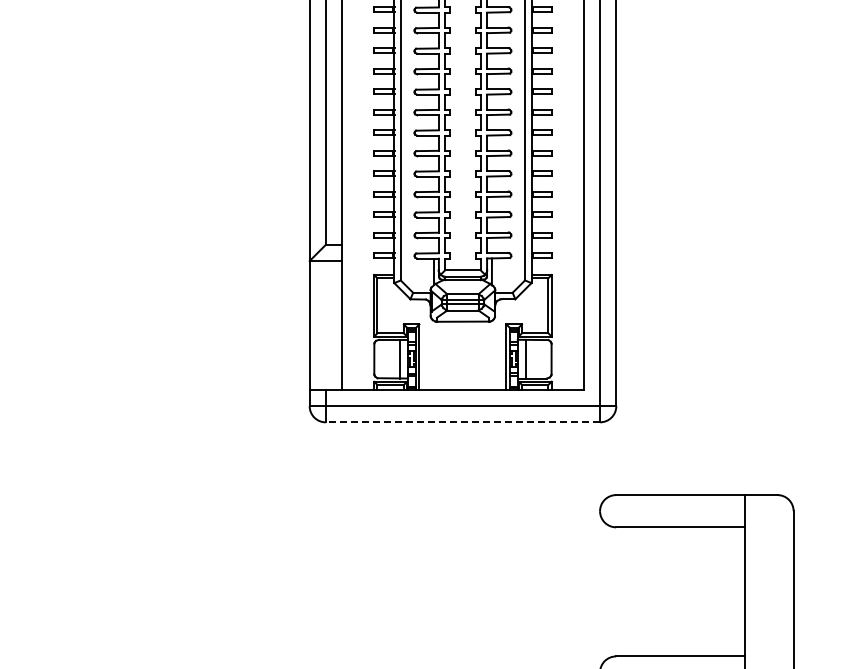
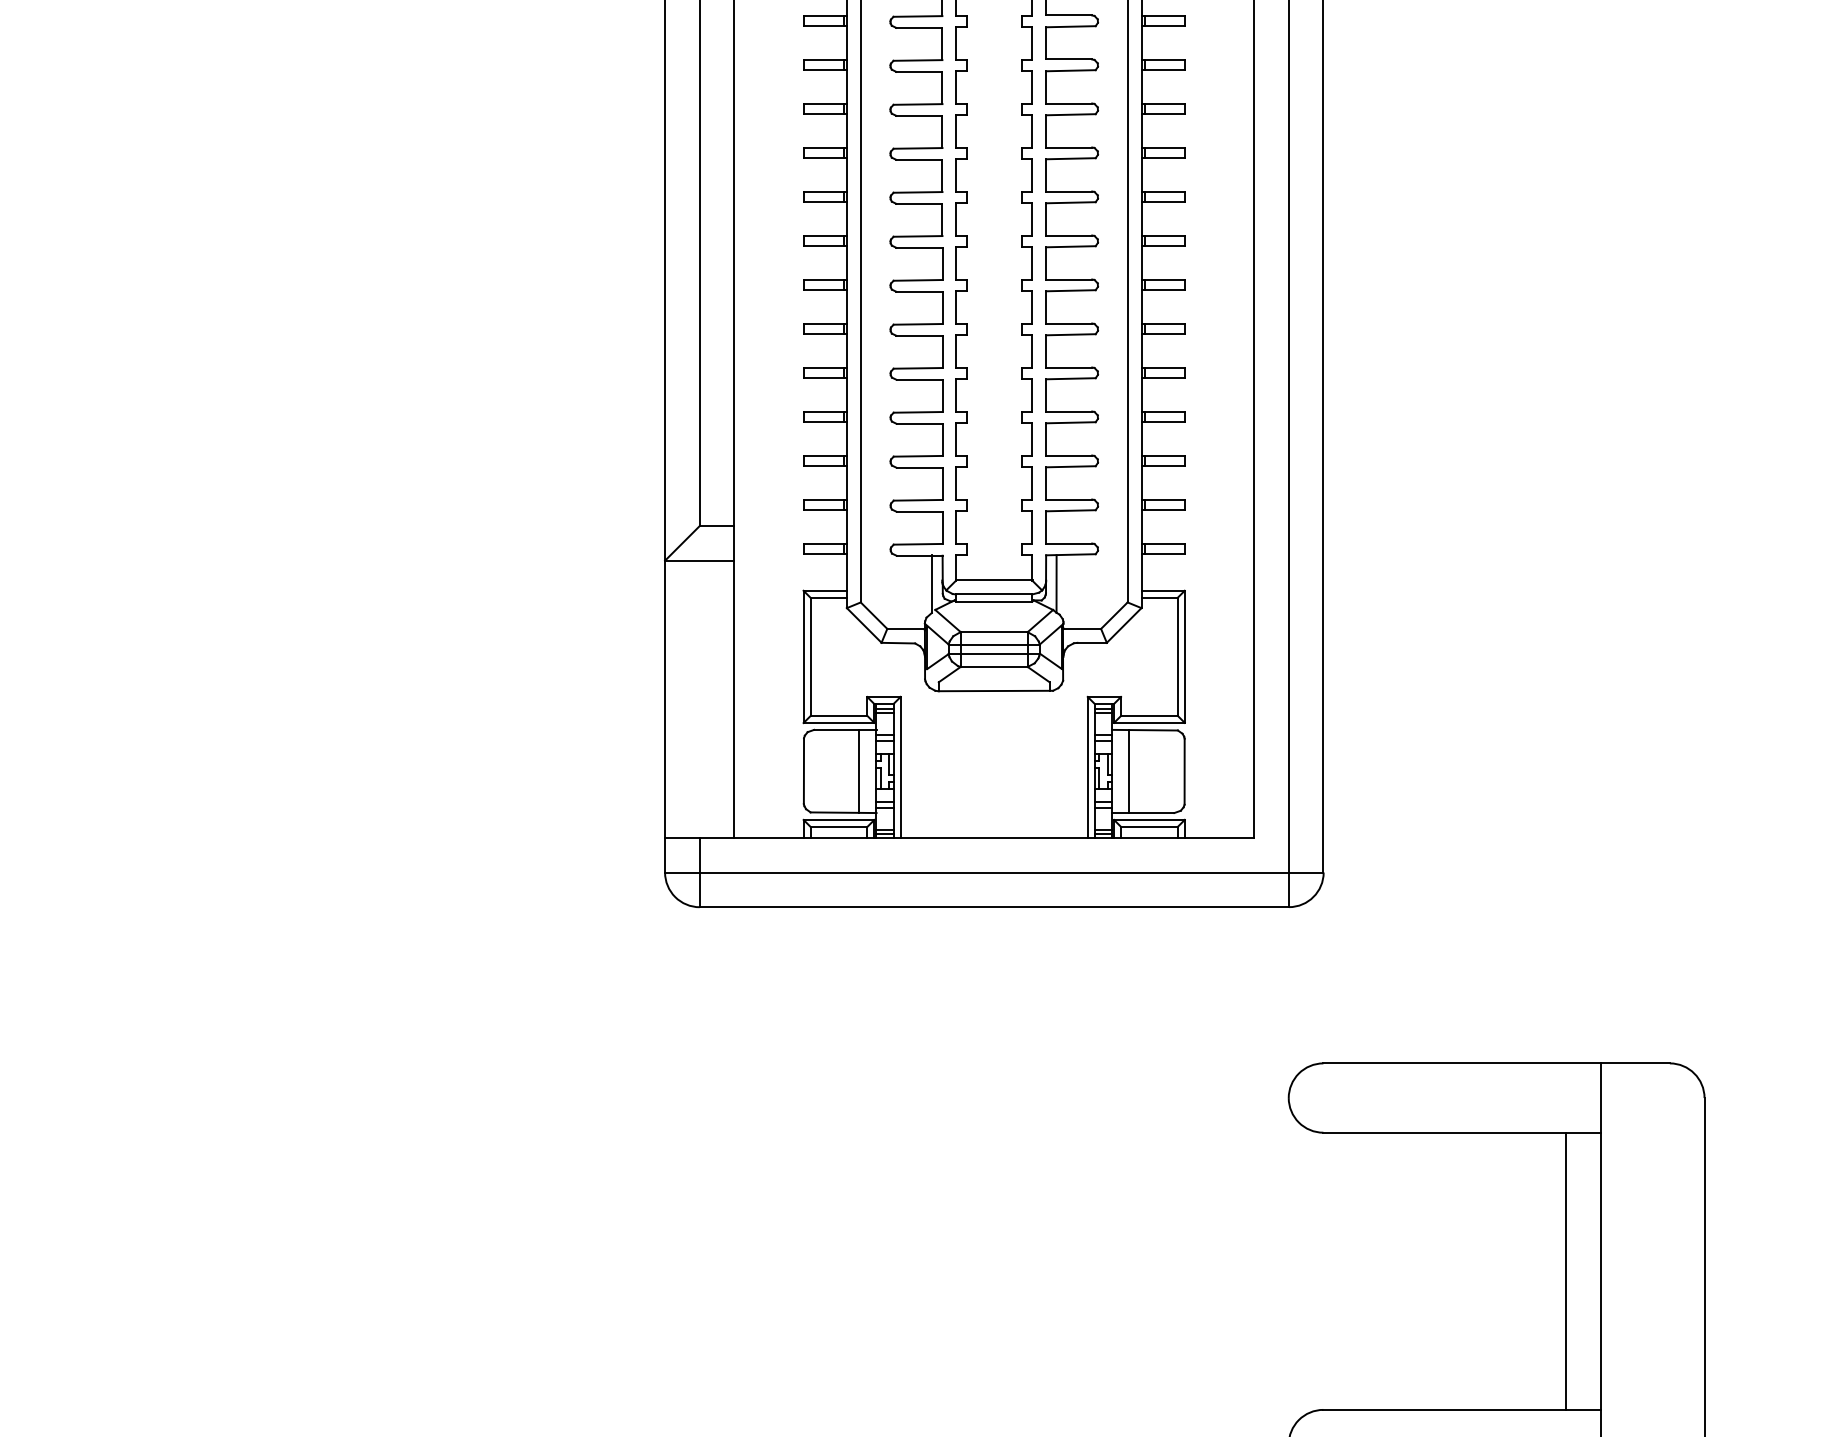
line: (462, 422) -> (993, 907), dashed -> solid
line: (729, 591) -> (1566, 1270), added

